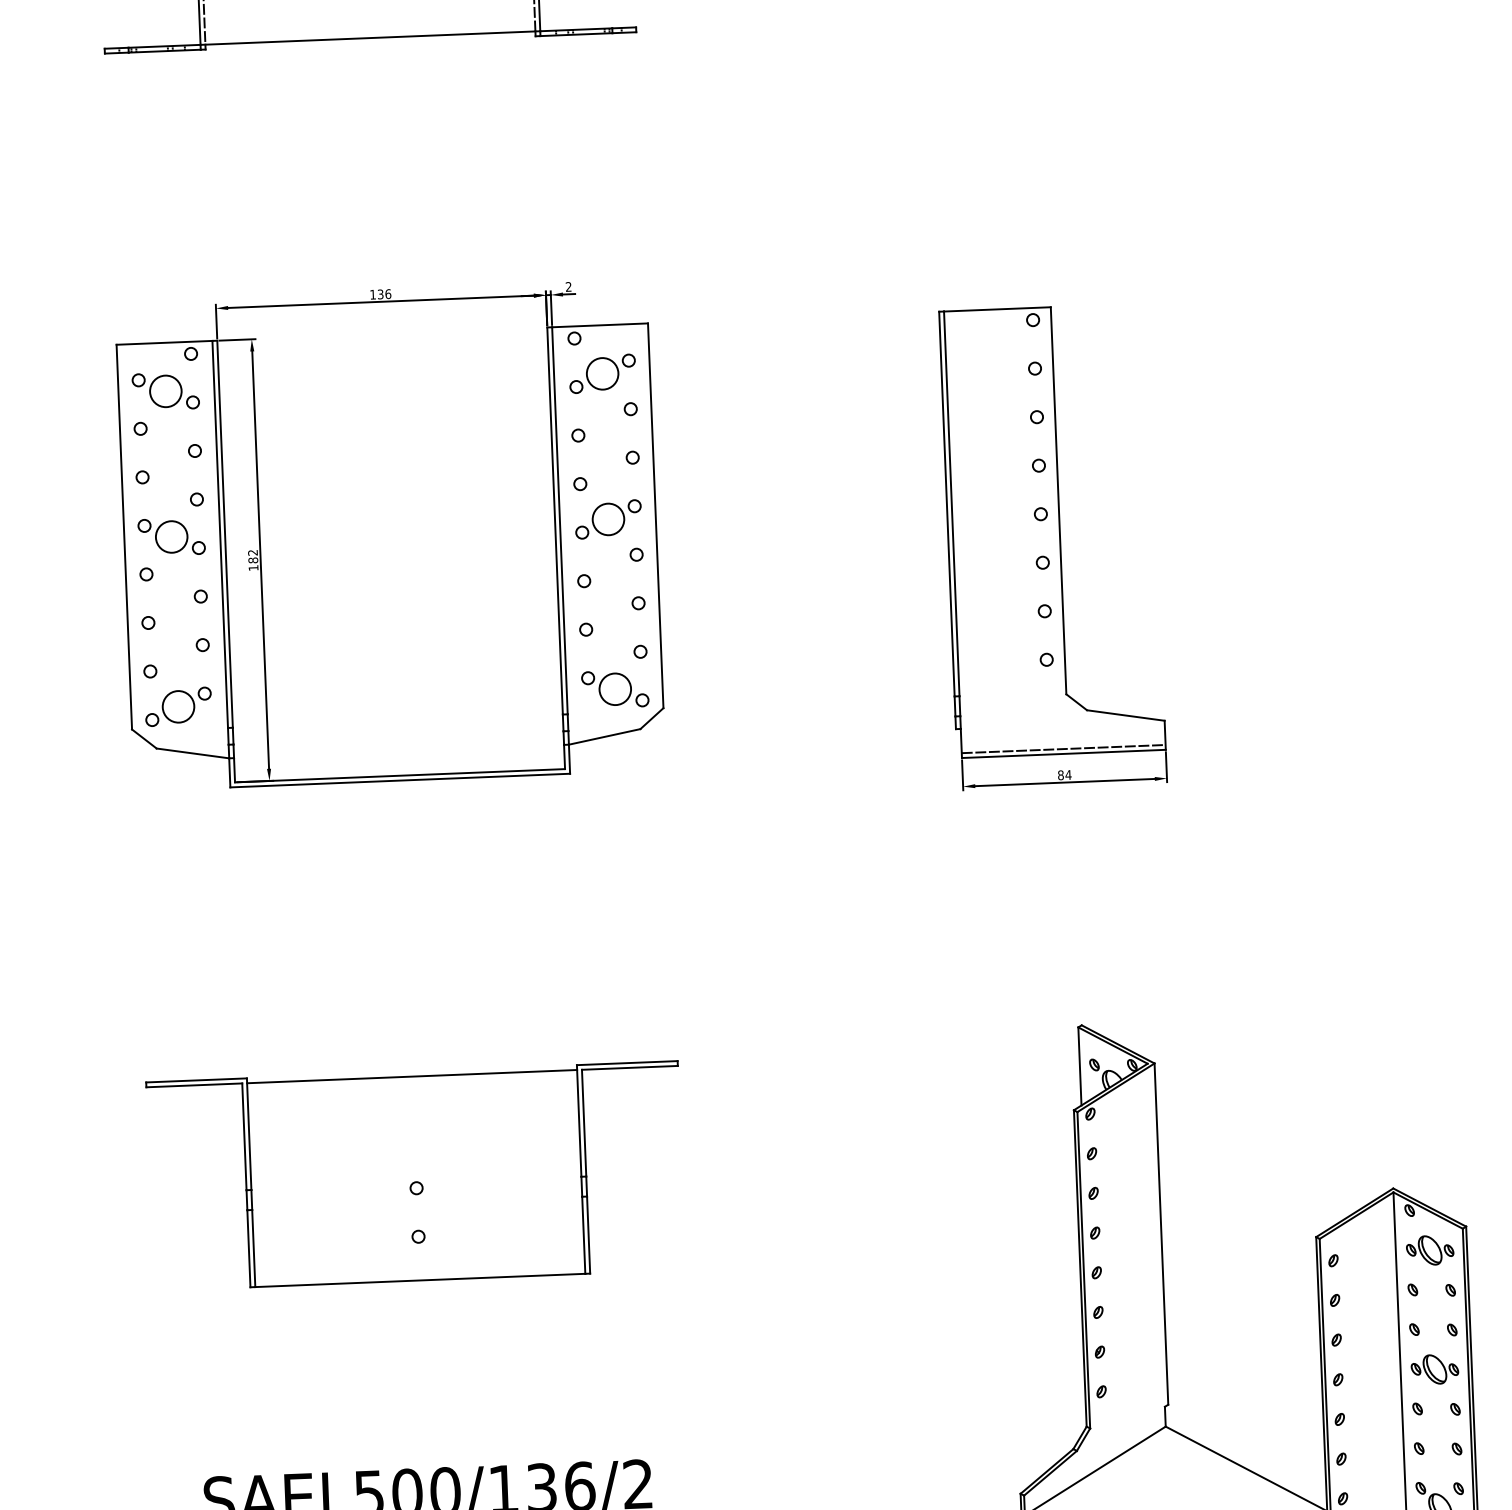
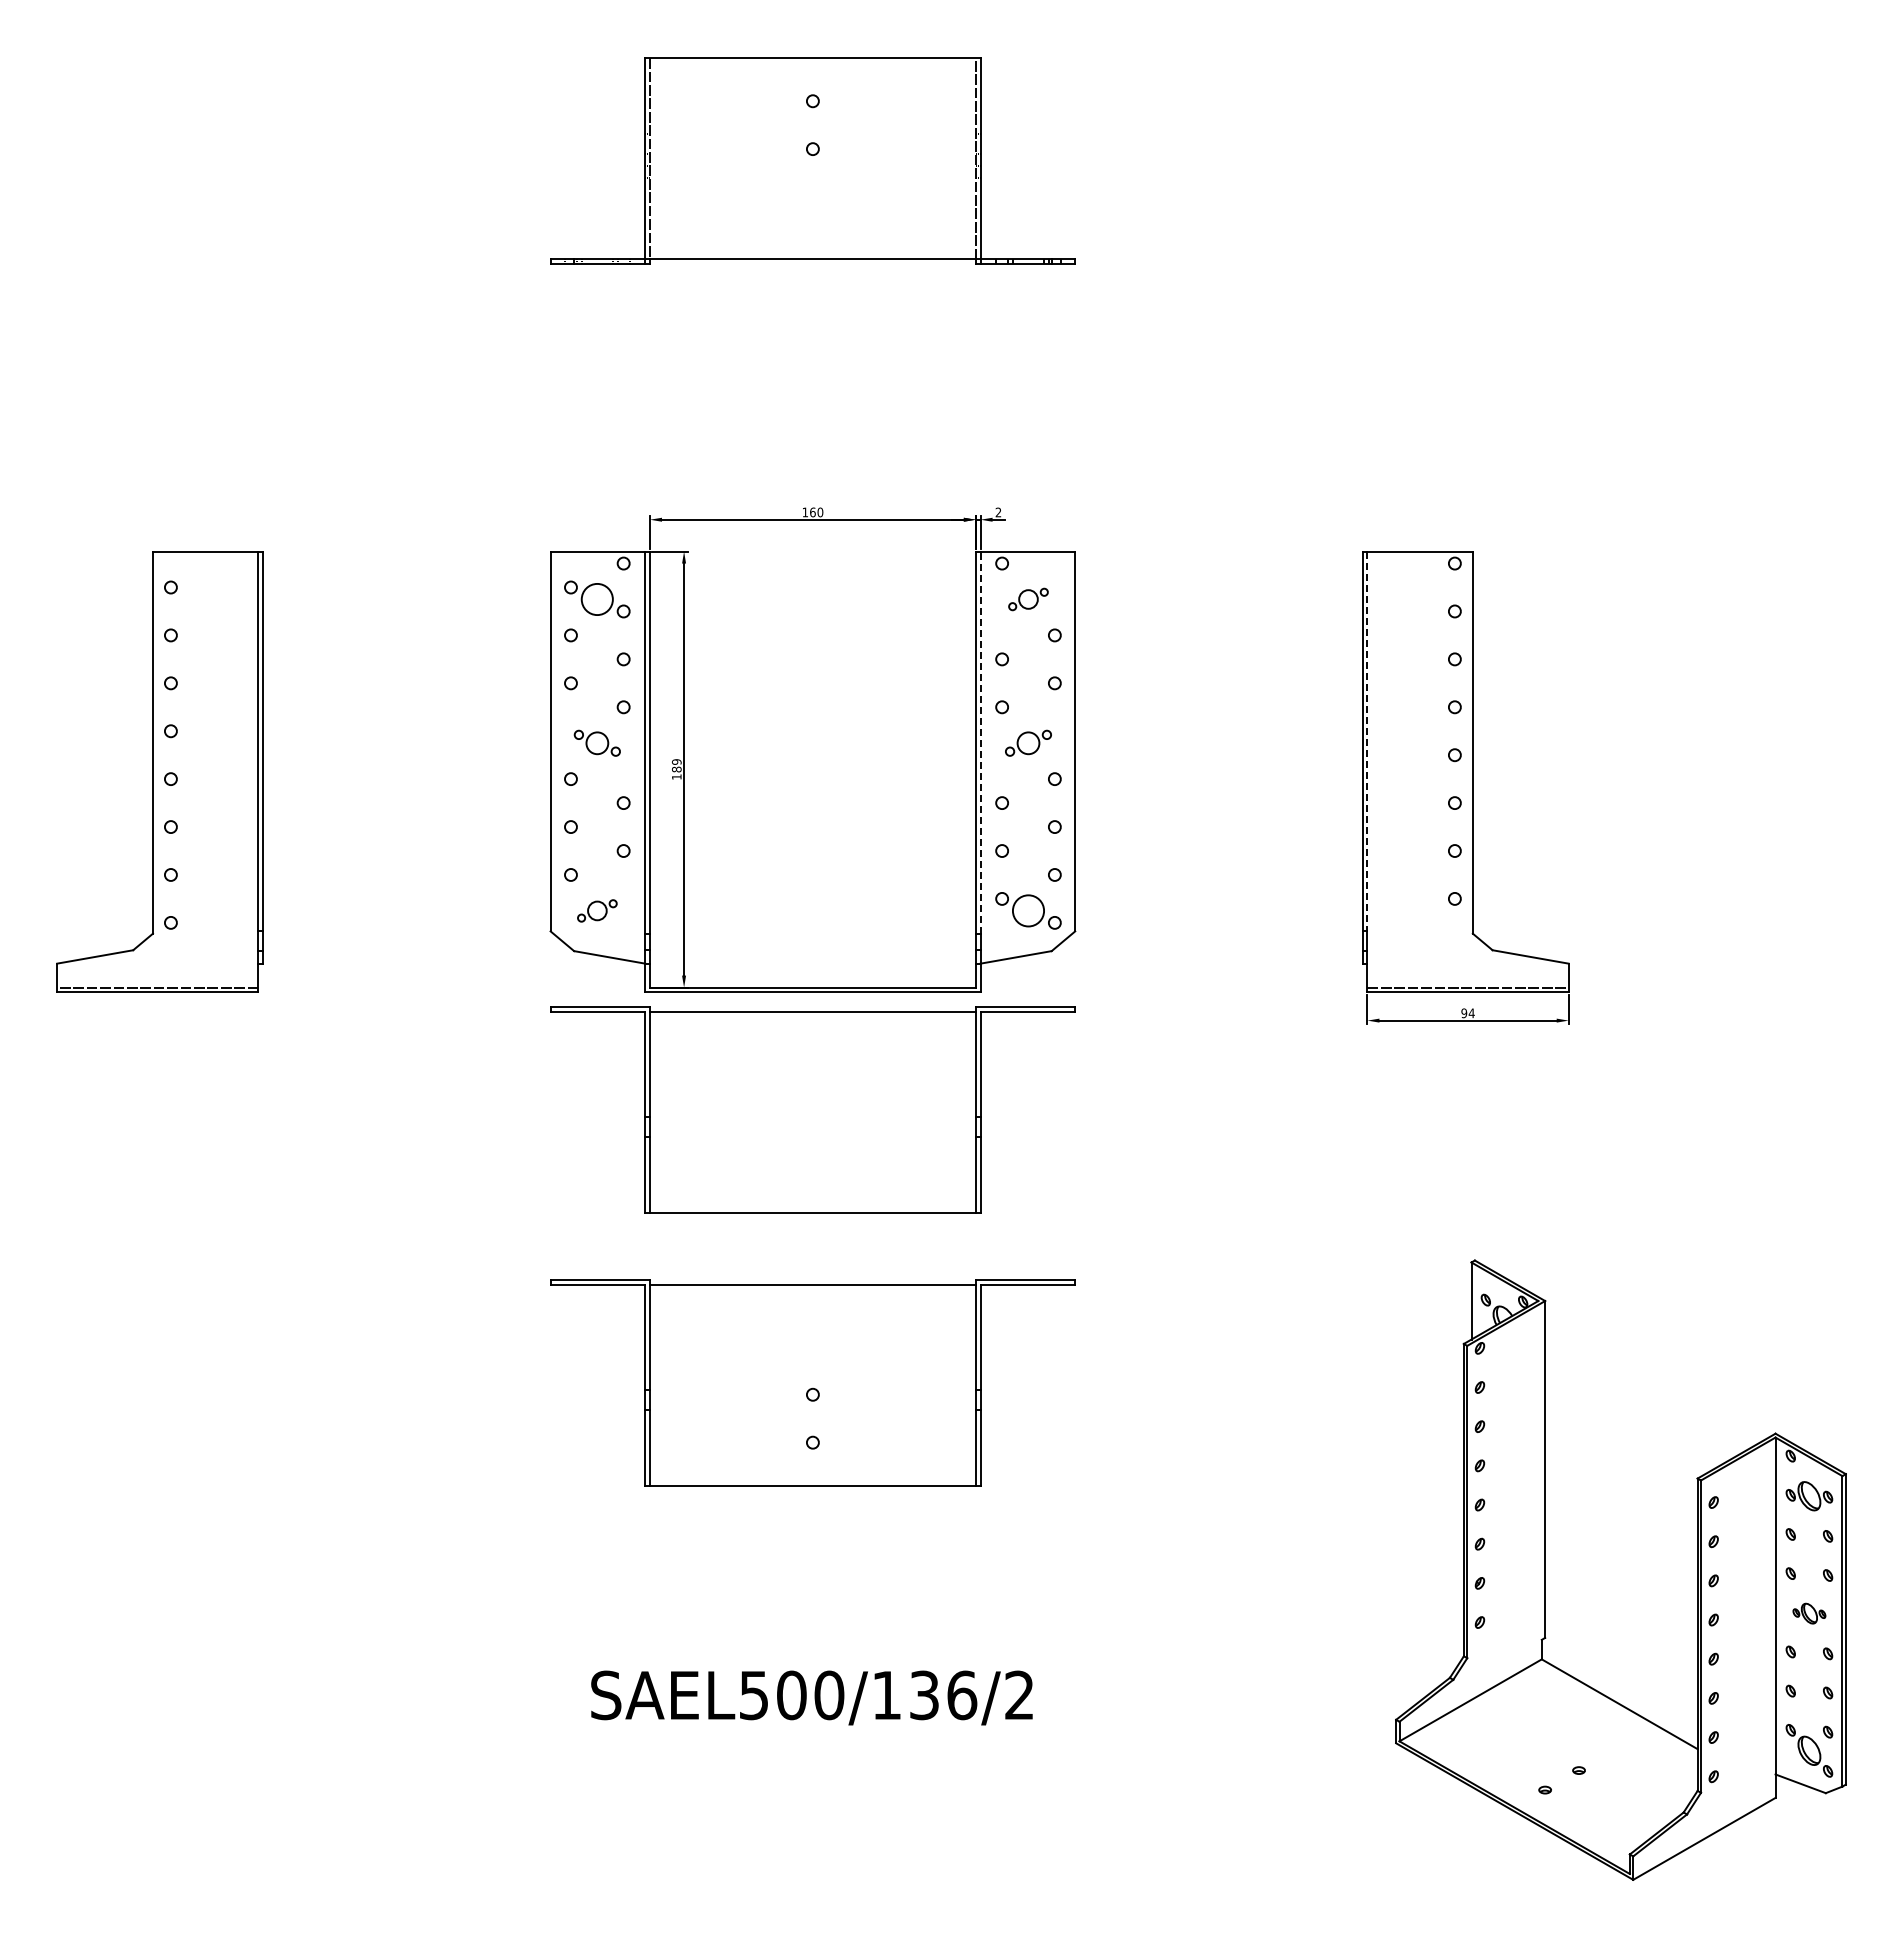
text: (384, 294) -> (816, 512), 136 -> 160
part: (602, 373) -> (1028, 599), size x0.6
line: (951, 503) -> (1367, 741), solid -> dashed
part: (608, 519) -> (1028, 743), size x0.7
line: (559, 520) -> (980, 742), solid -> dashed
part: (171, 537) -> (597, 743), size x0.7
text: (252, 552) -> (676, 761), 182 -> 189
part: (178, 706) -> (597, 910), size x0.6
text: (1061, 775) -> (1464, 1013), 84 -> 94
part: (404, 899) -> (812, 1109), added
part: (1435, 1369) -> (1809, 1613), size x0.7

